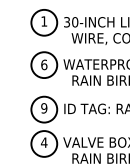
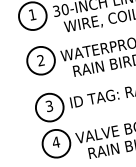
text: (44, 64) -> (41, 60), 6 -> 2
text: (44, 108) -> (49, 106), 9 -> 3

